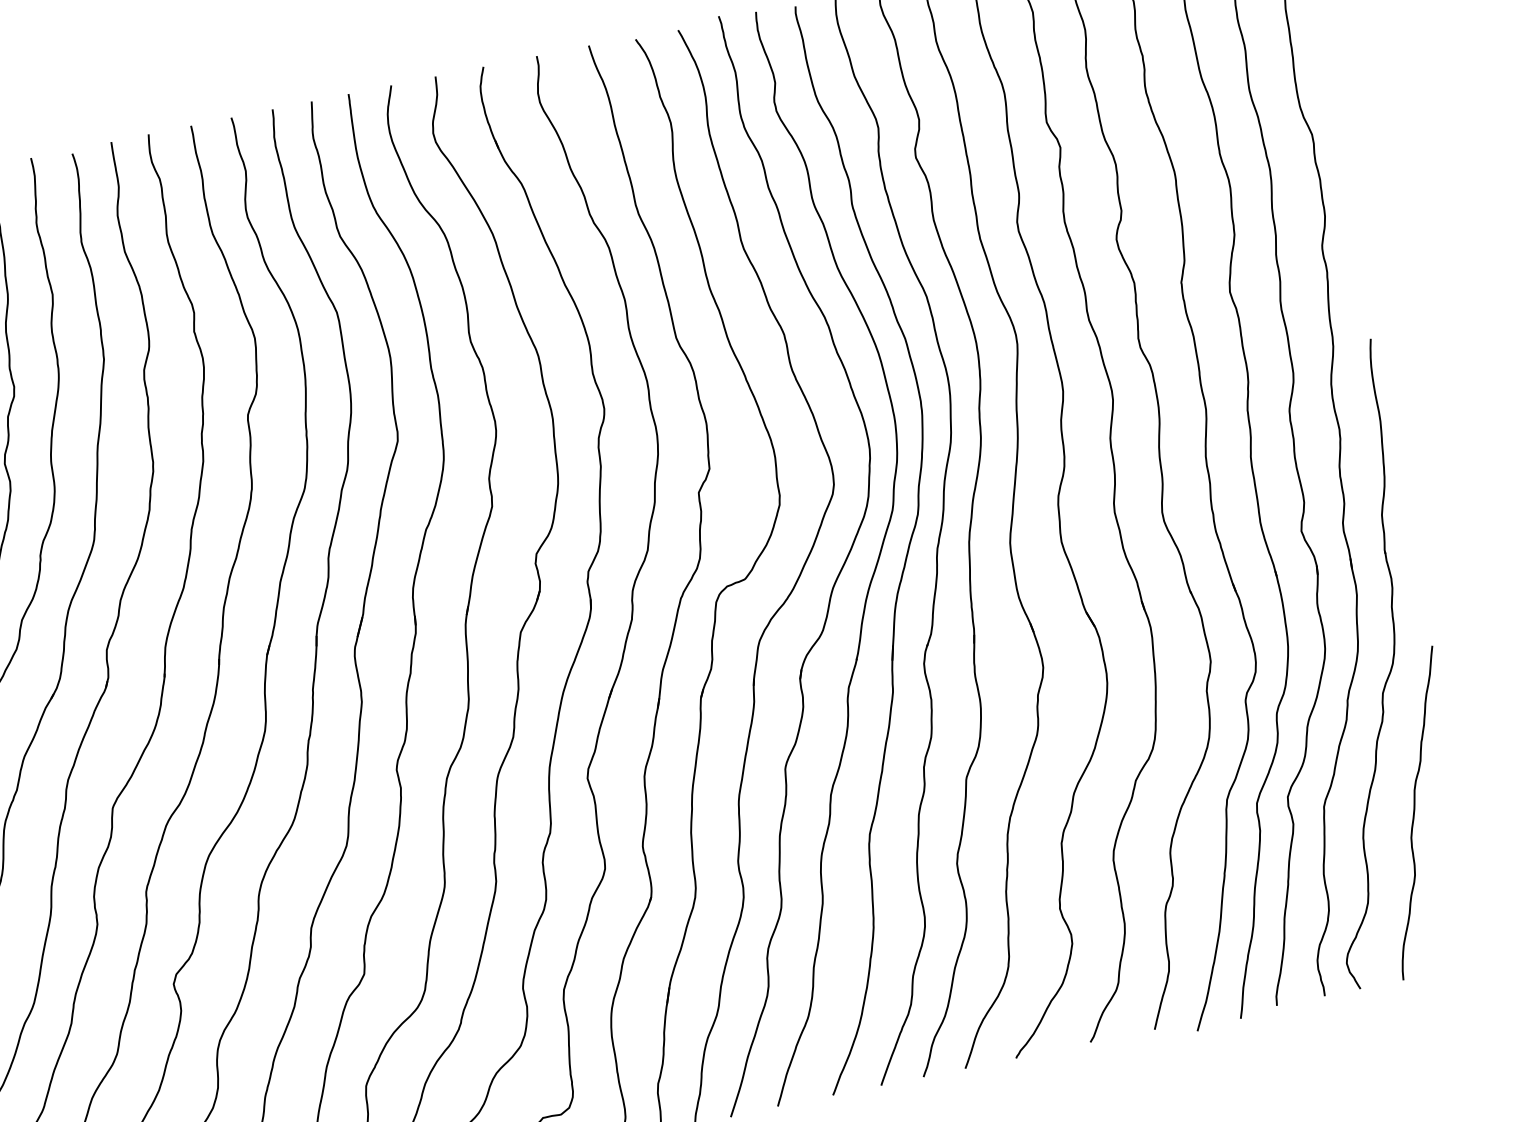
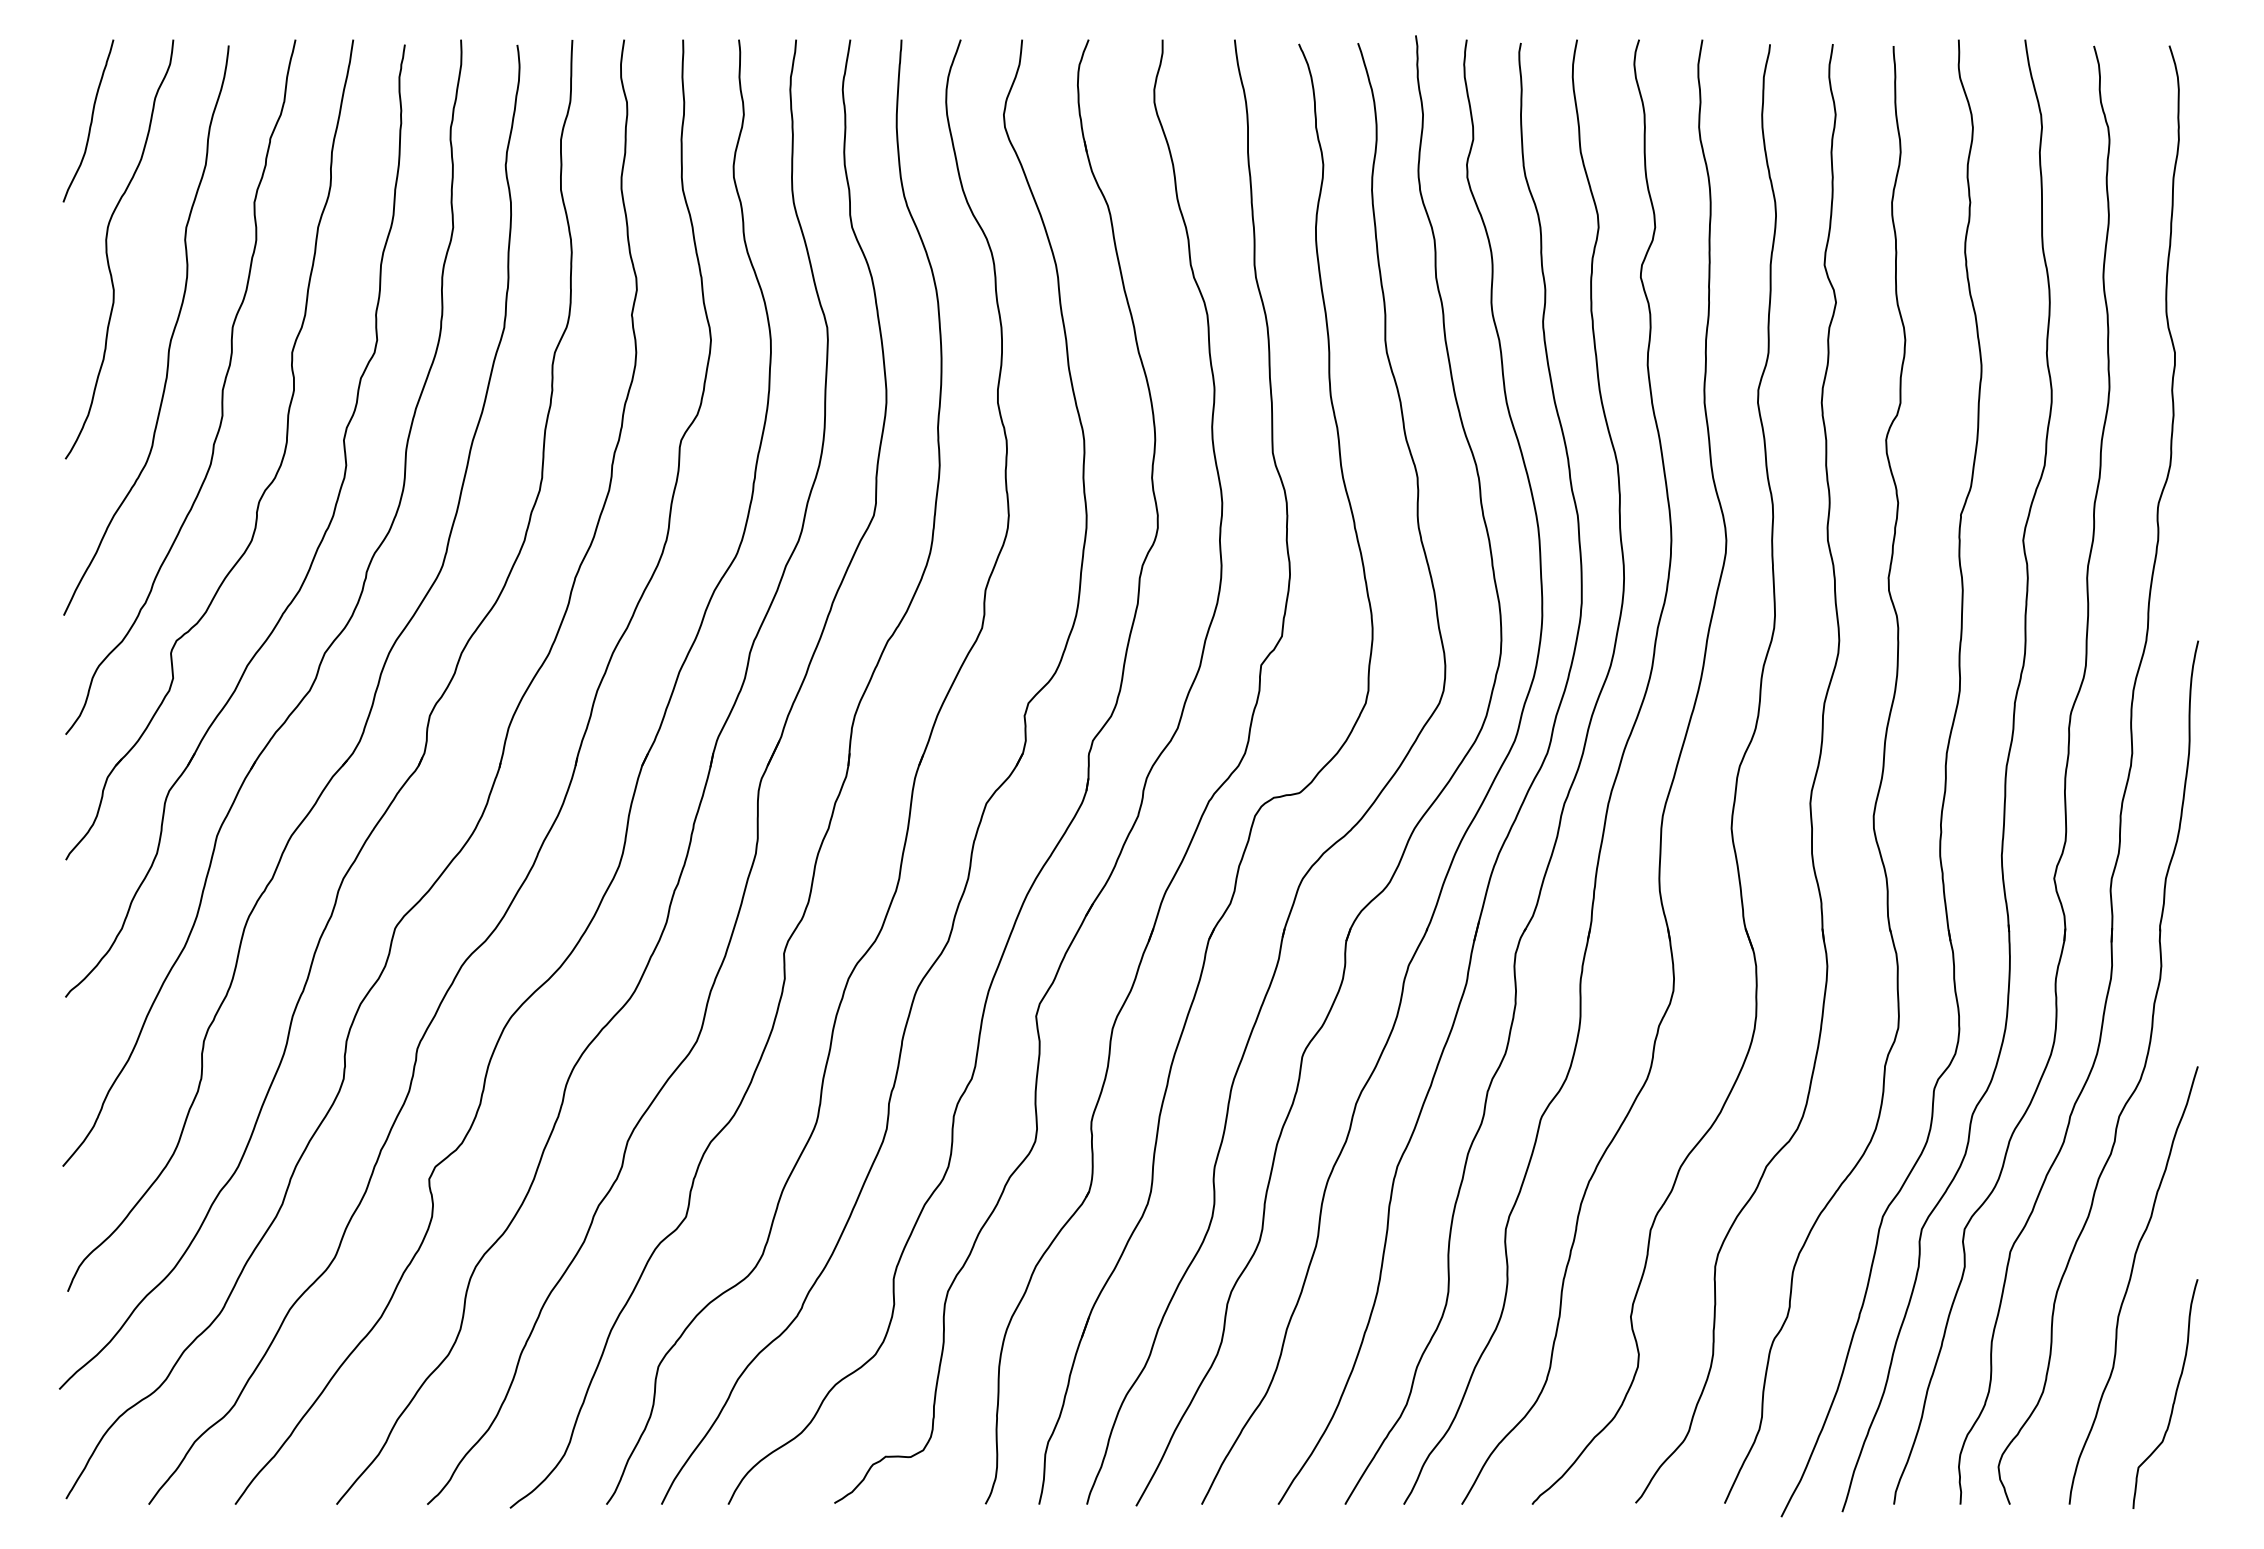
curve: (1463, 885) -> (2174, 1394), added

